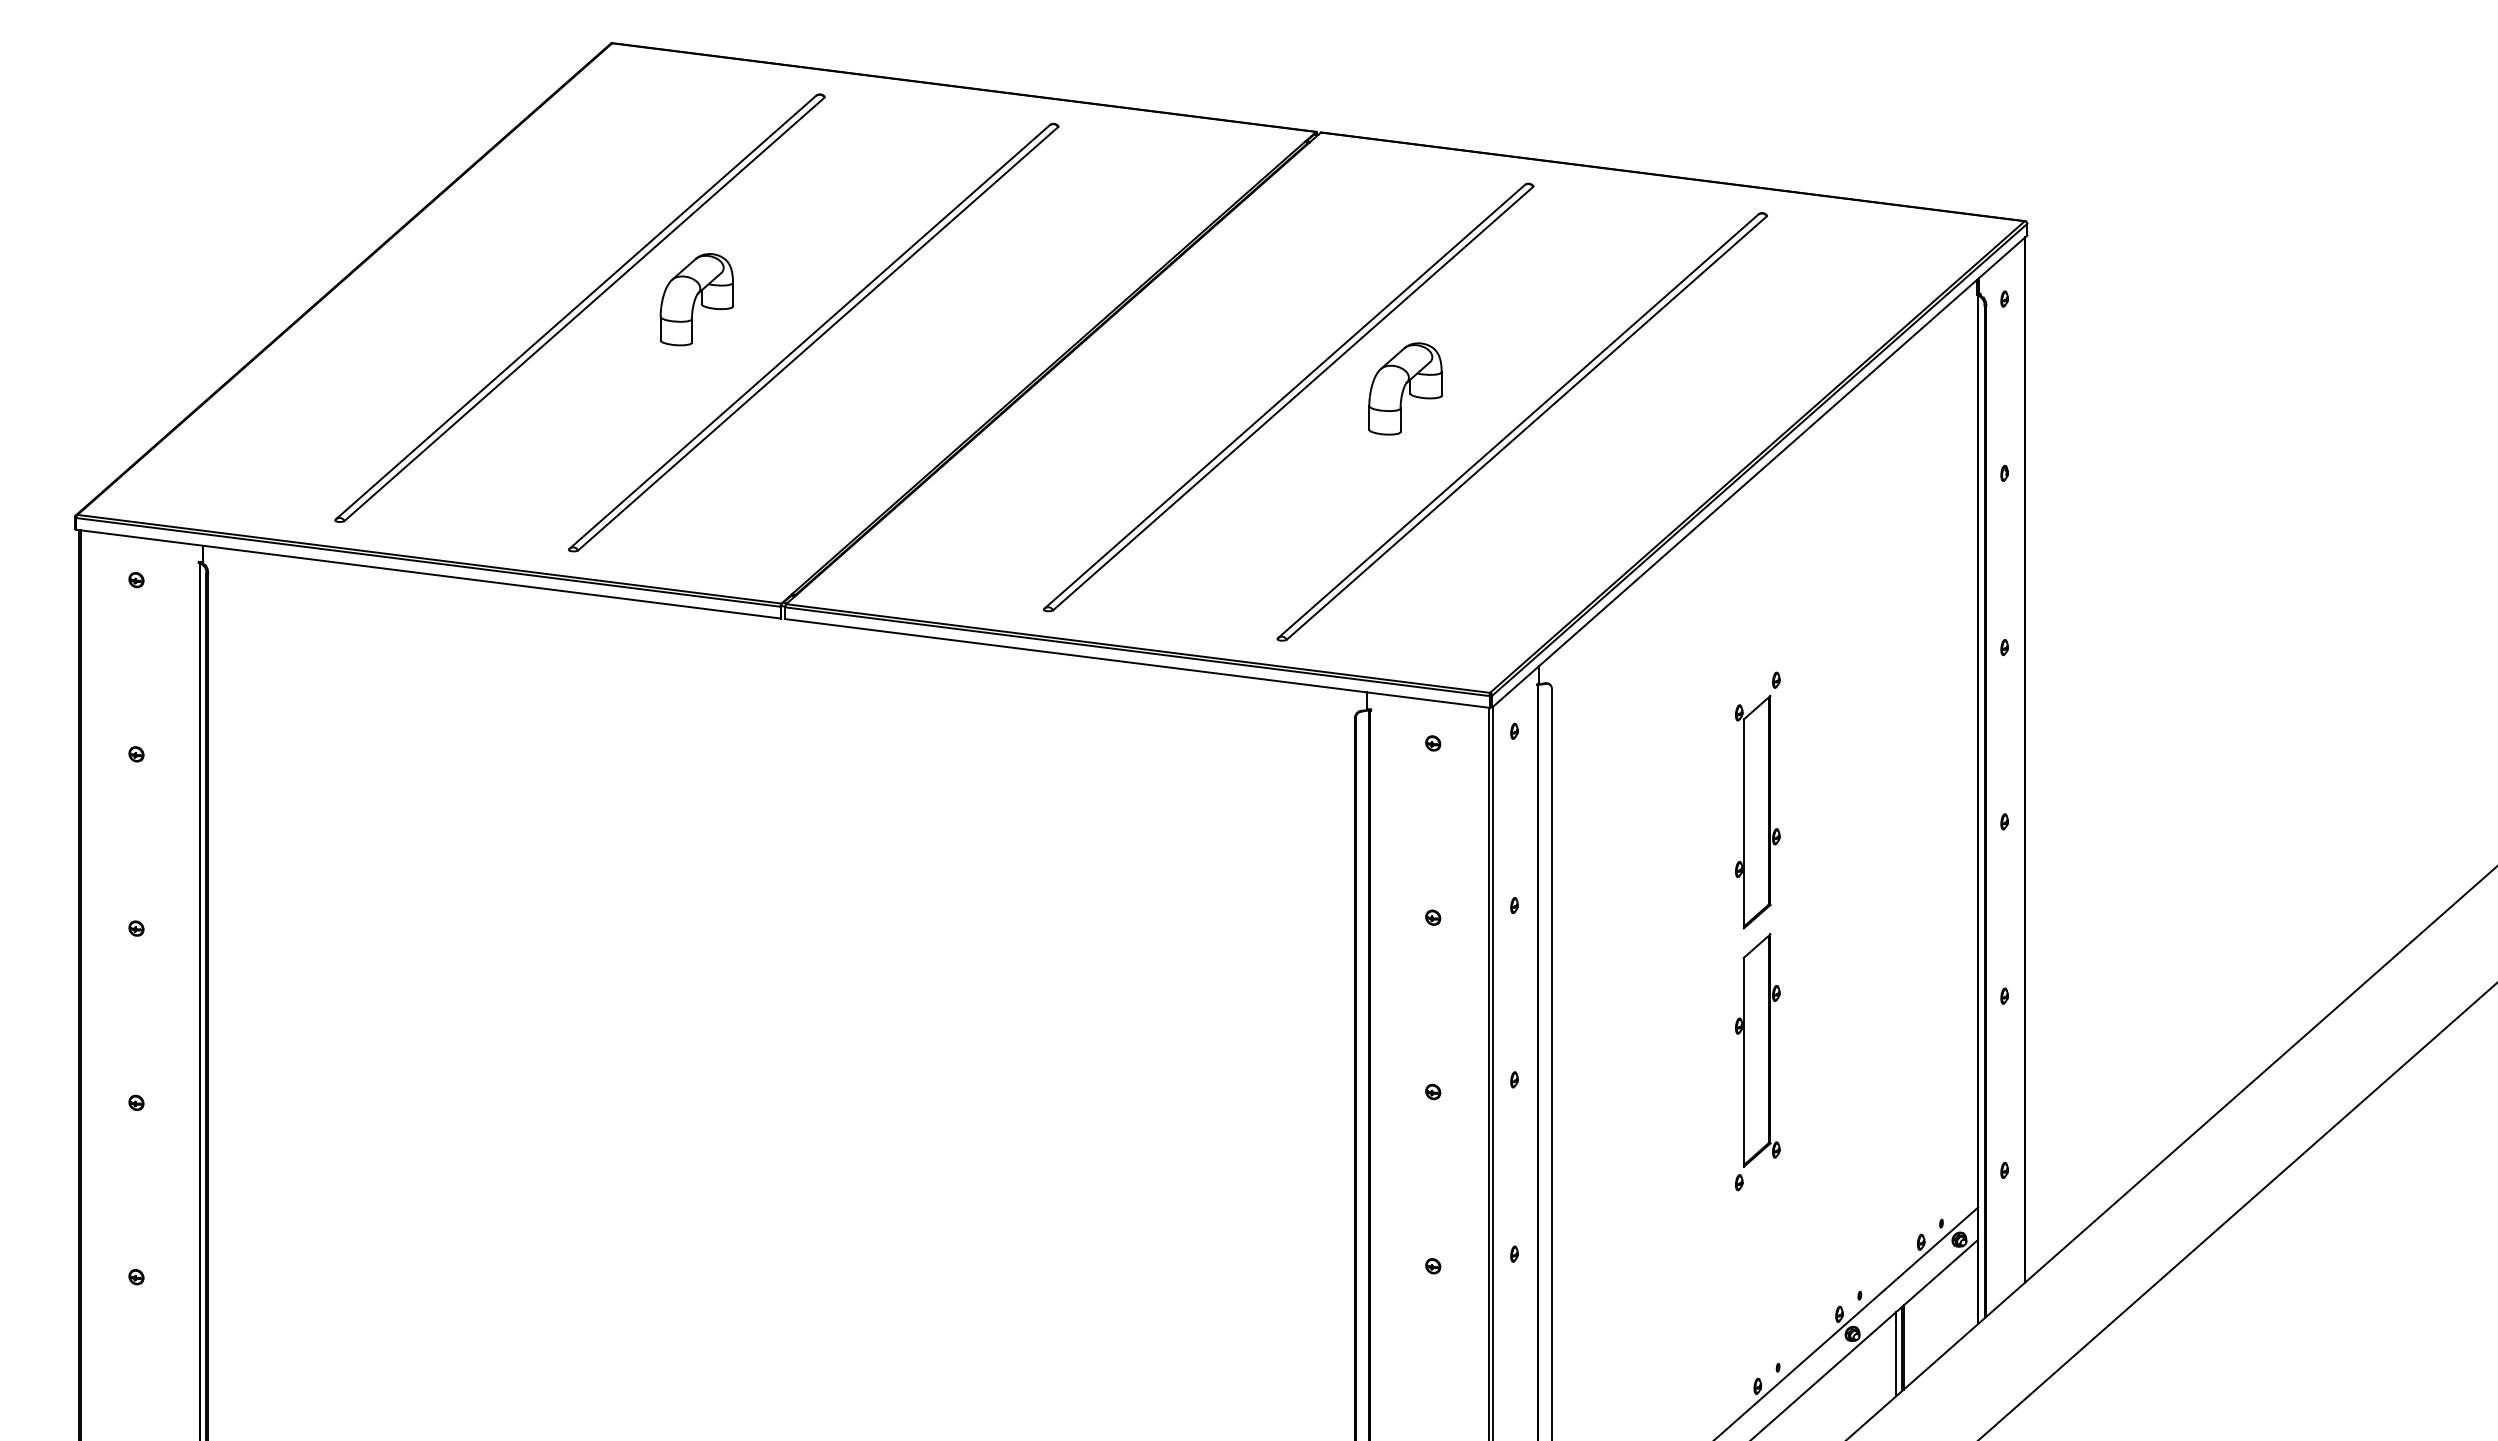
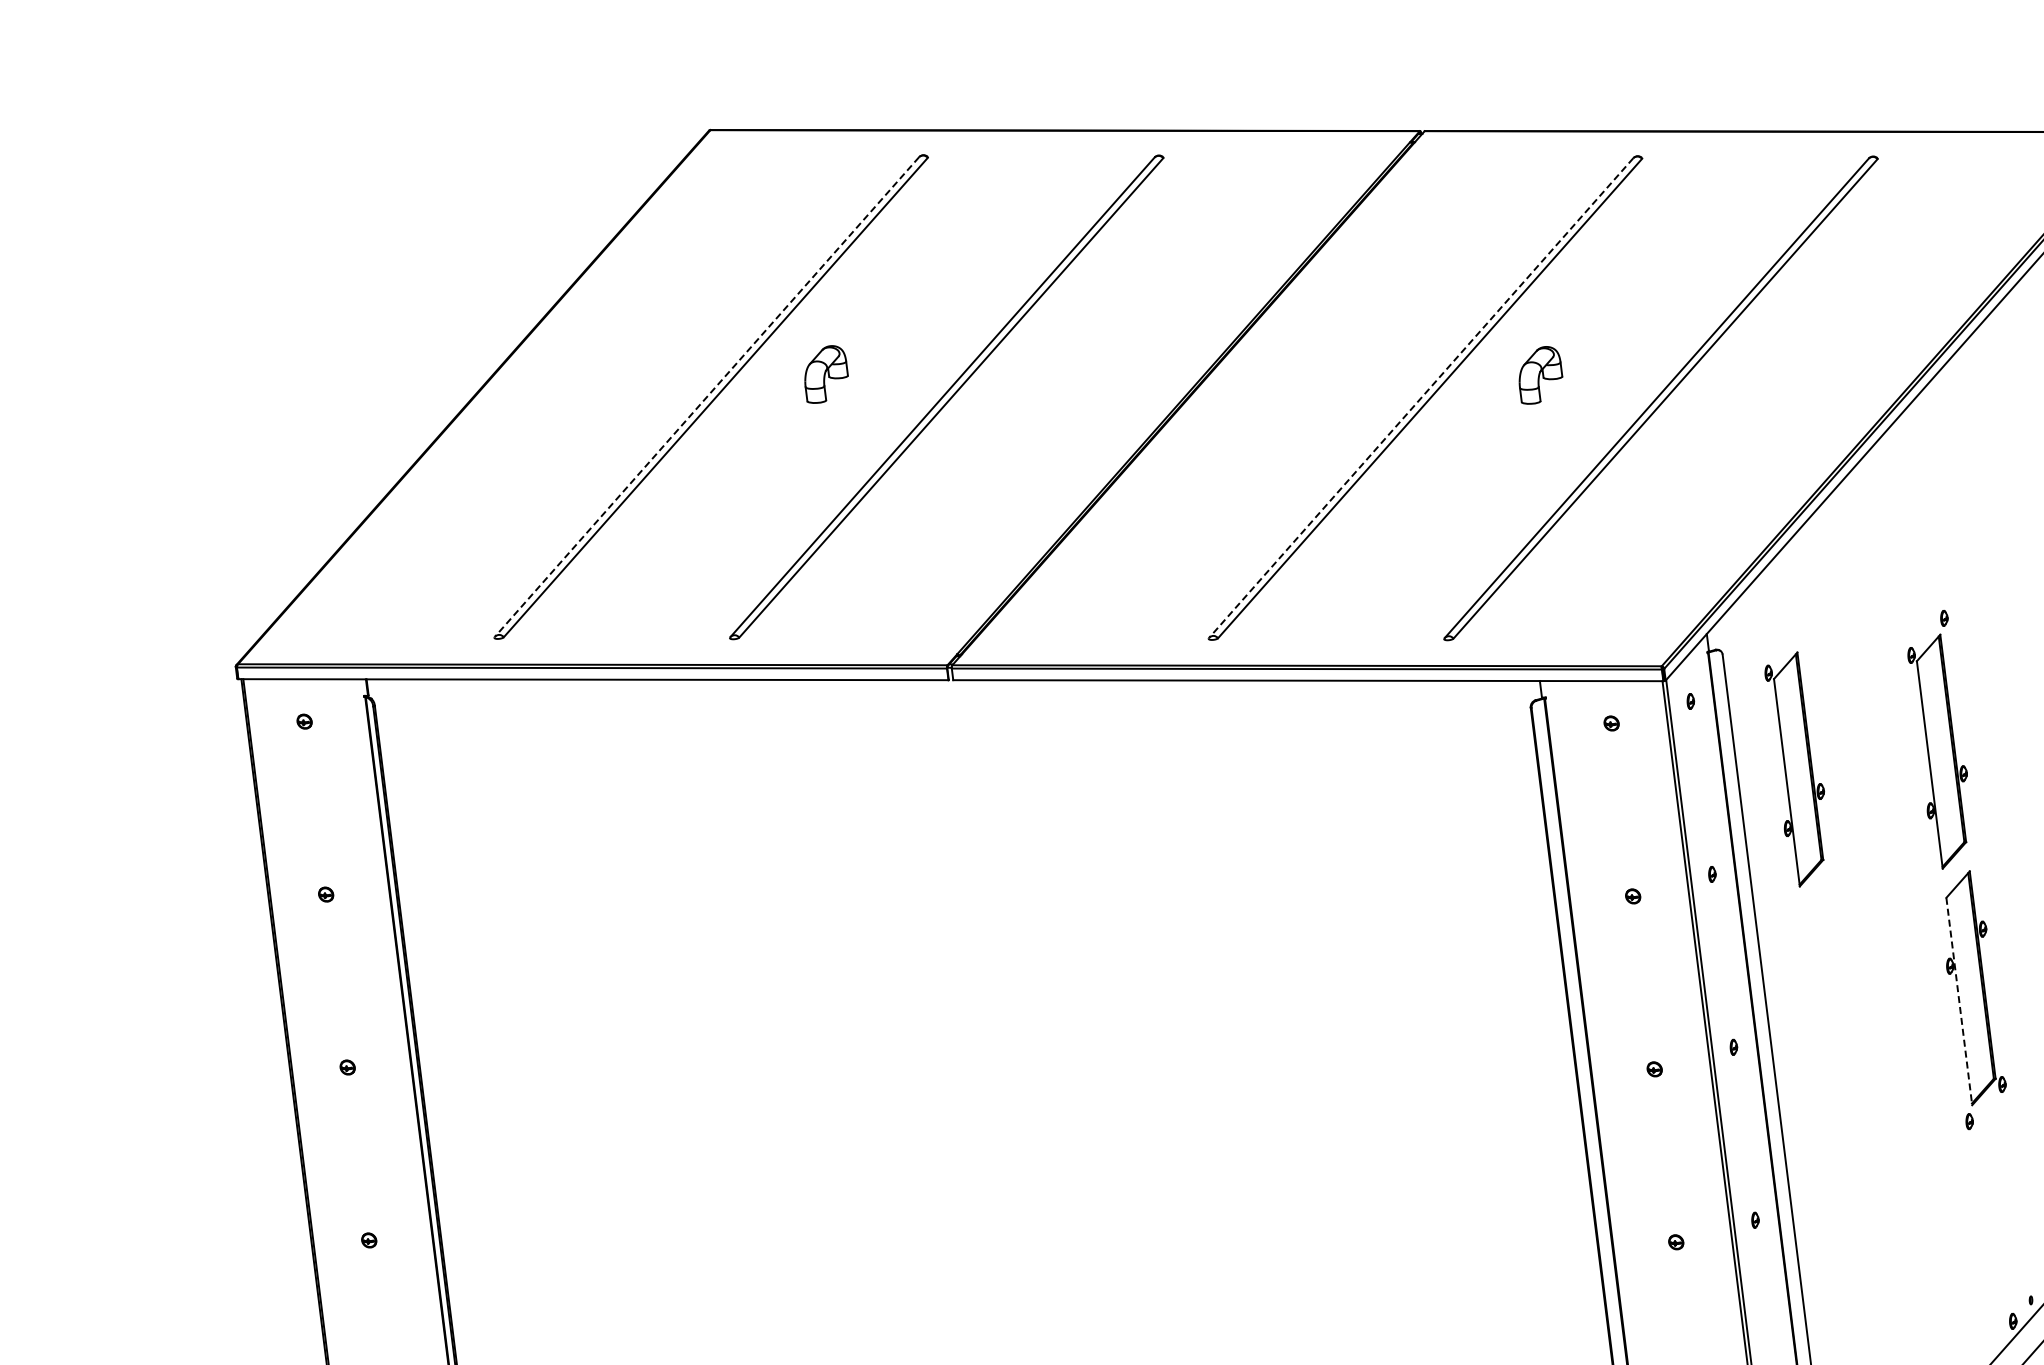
part: (696, 299) -> (825, 374), size x0.6
line: (576, 307) -> (707, 396), solid -> dashed
part: (1405, 388) -> (1540, 374), size x0.6
line: (1284, 396) -> (1421, 397), solid -> dashed
part: (1613, 812) -> (1799, 769), added
line: (1743, 1062) -> (1958, 1001), solid -> dashed

